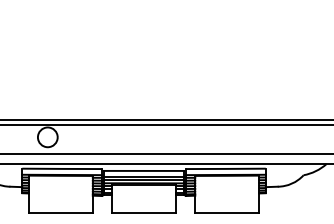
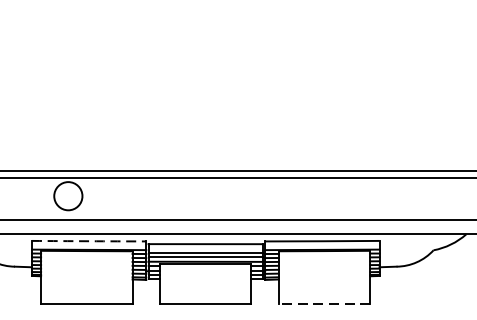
arc: (62, 168) -> (89, 240), solid -> dashed
line: (226, 212) -> (323, 303), solid -> dashed

